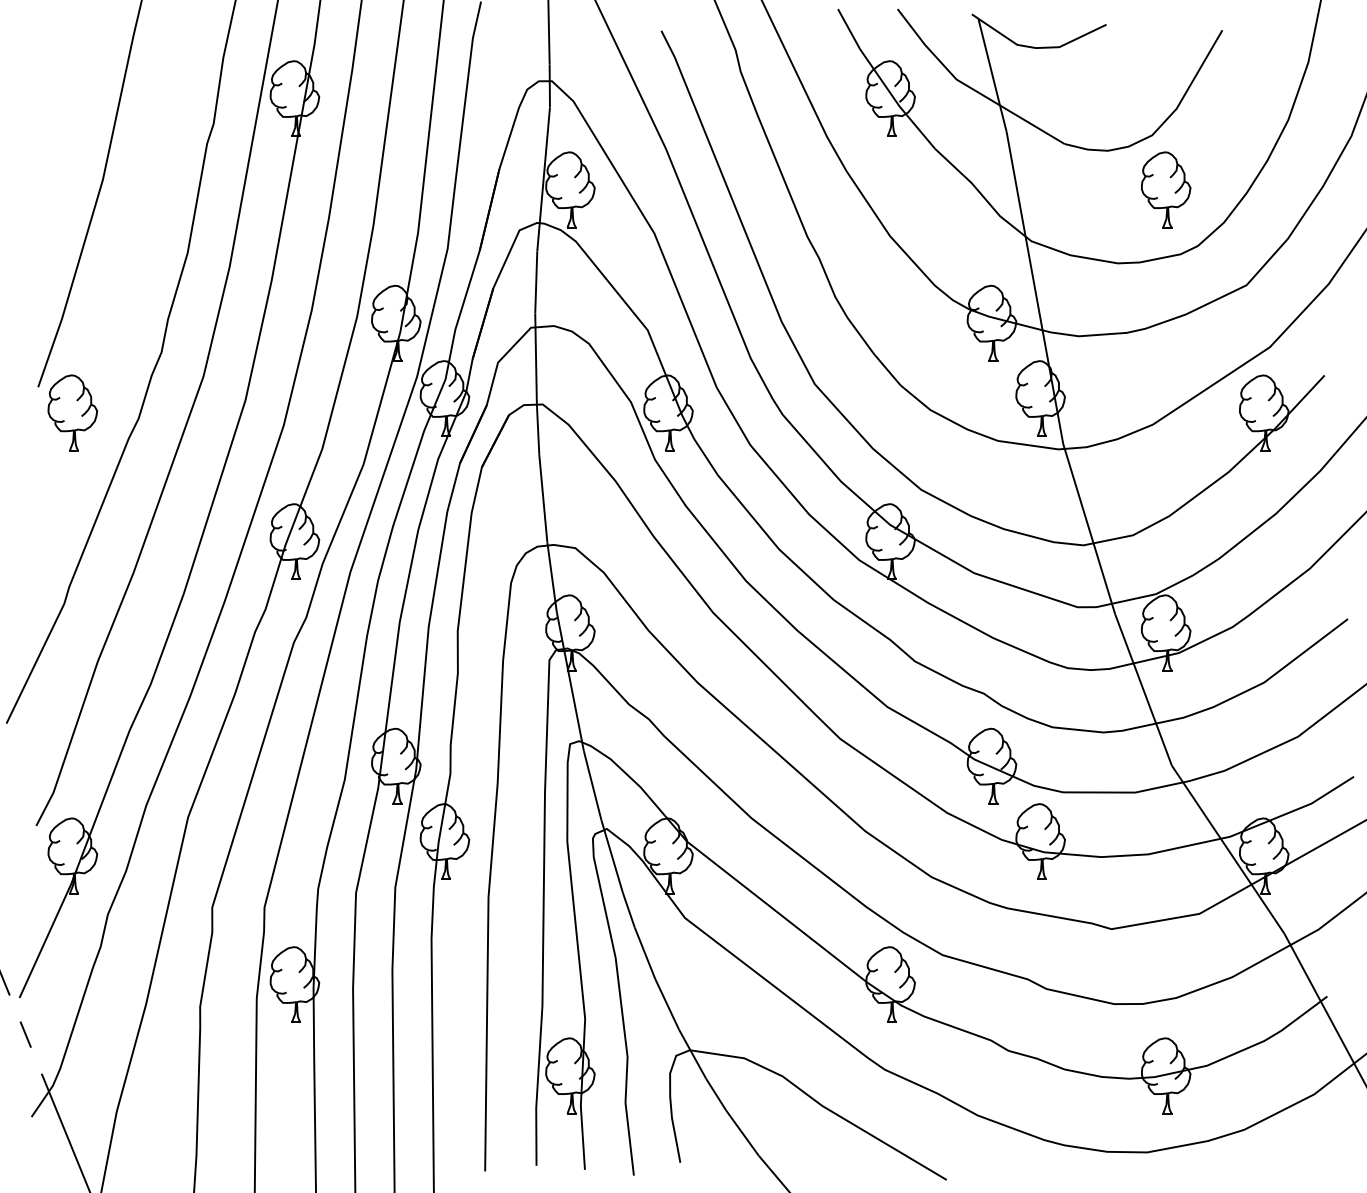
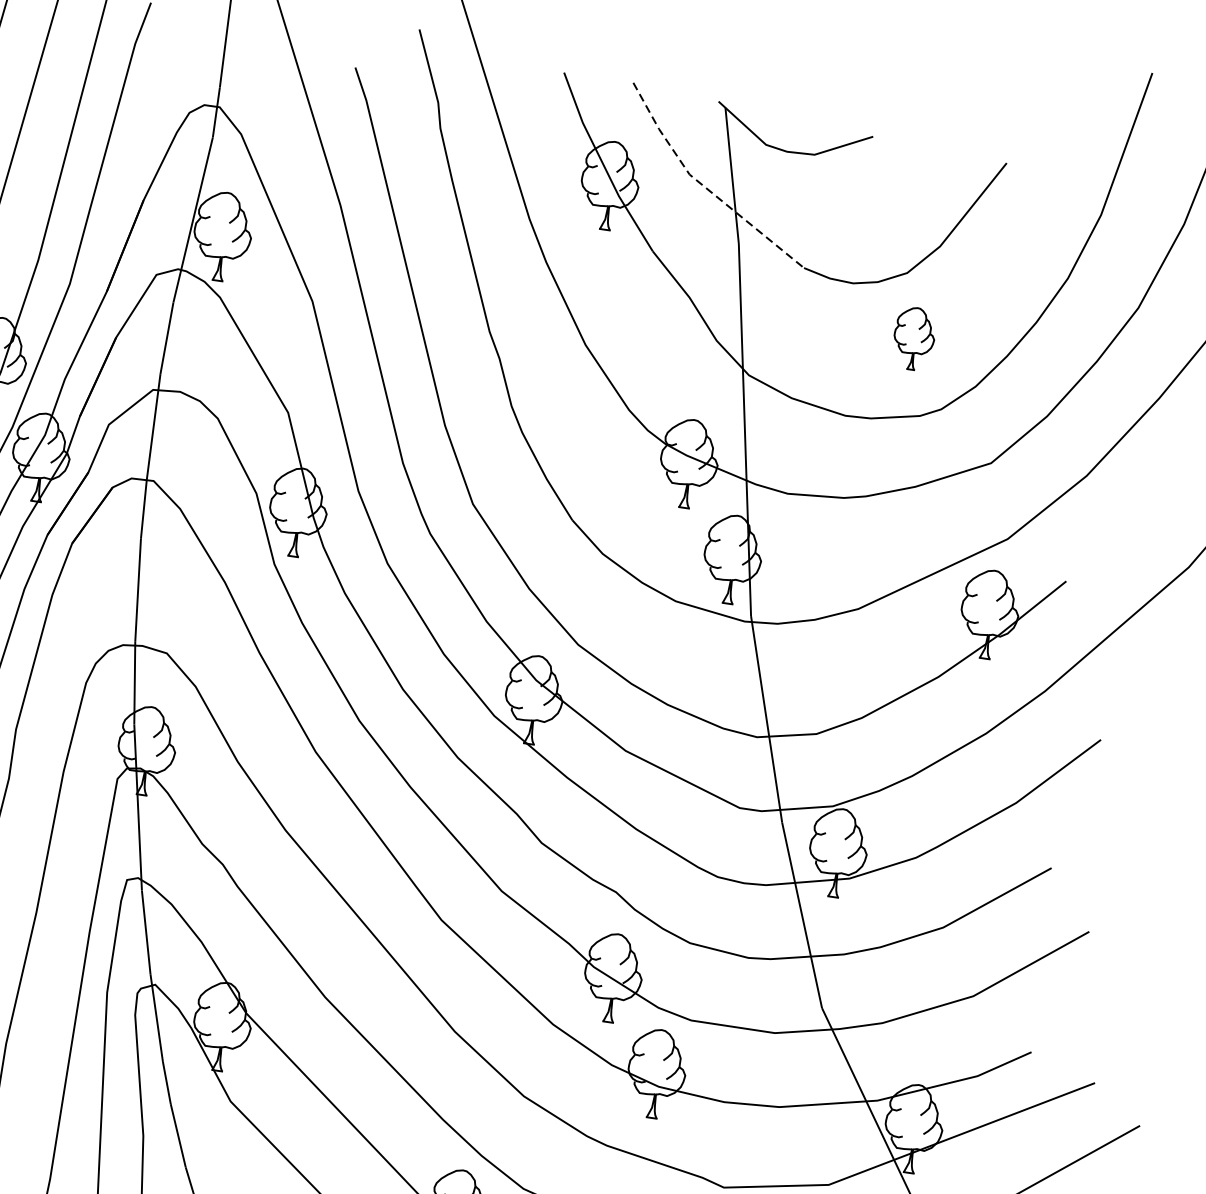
line: (970, 87) -> (704, 186), solid -> dashed
part: (1166, 189) -> (914, 338), size x0.7

